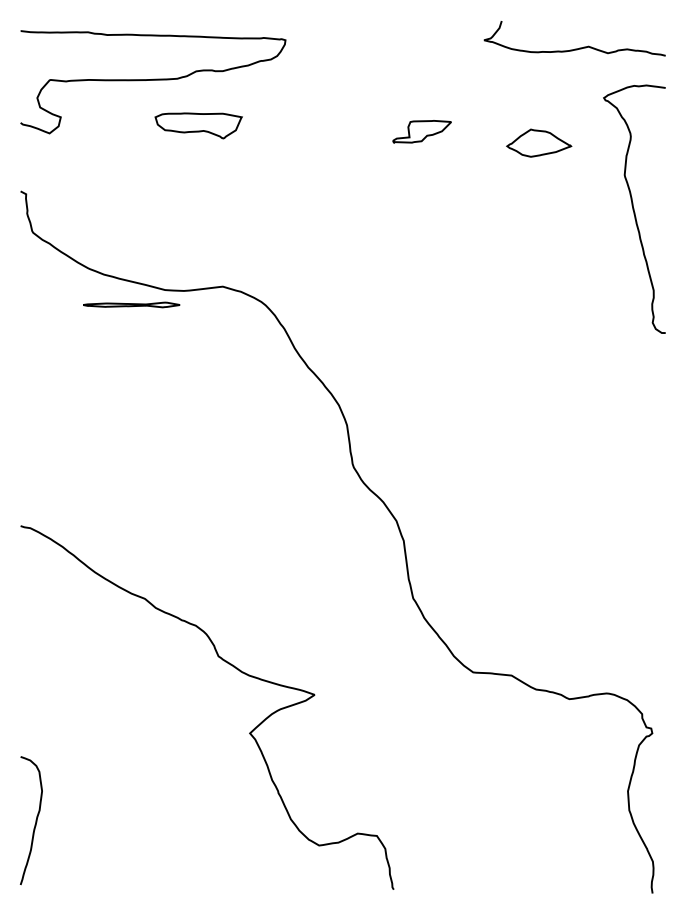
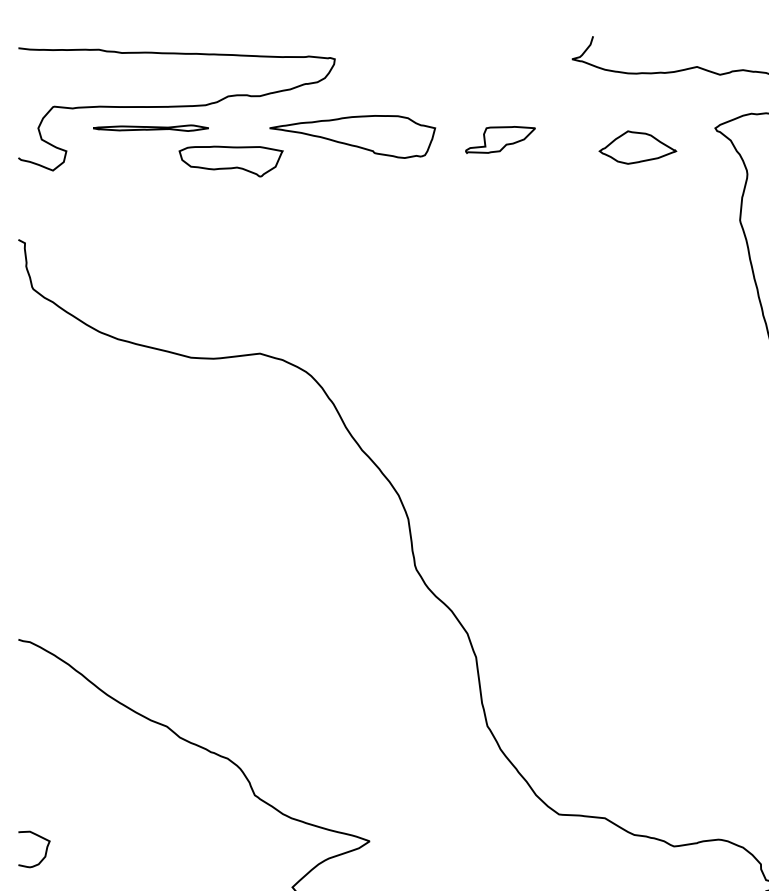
part: (300, 104) -> (352, 136), added
part: (421, 131) -> (499, 139), moved
part: (539, 142) -> (638, 146), moved
part: (131, 304) -> (150, 127), moved
curve: (42, 705) -> (44, 854), added

